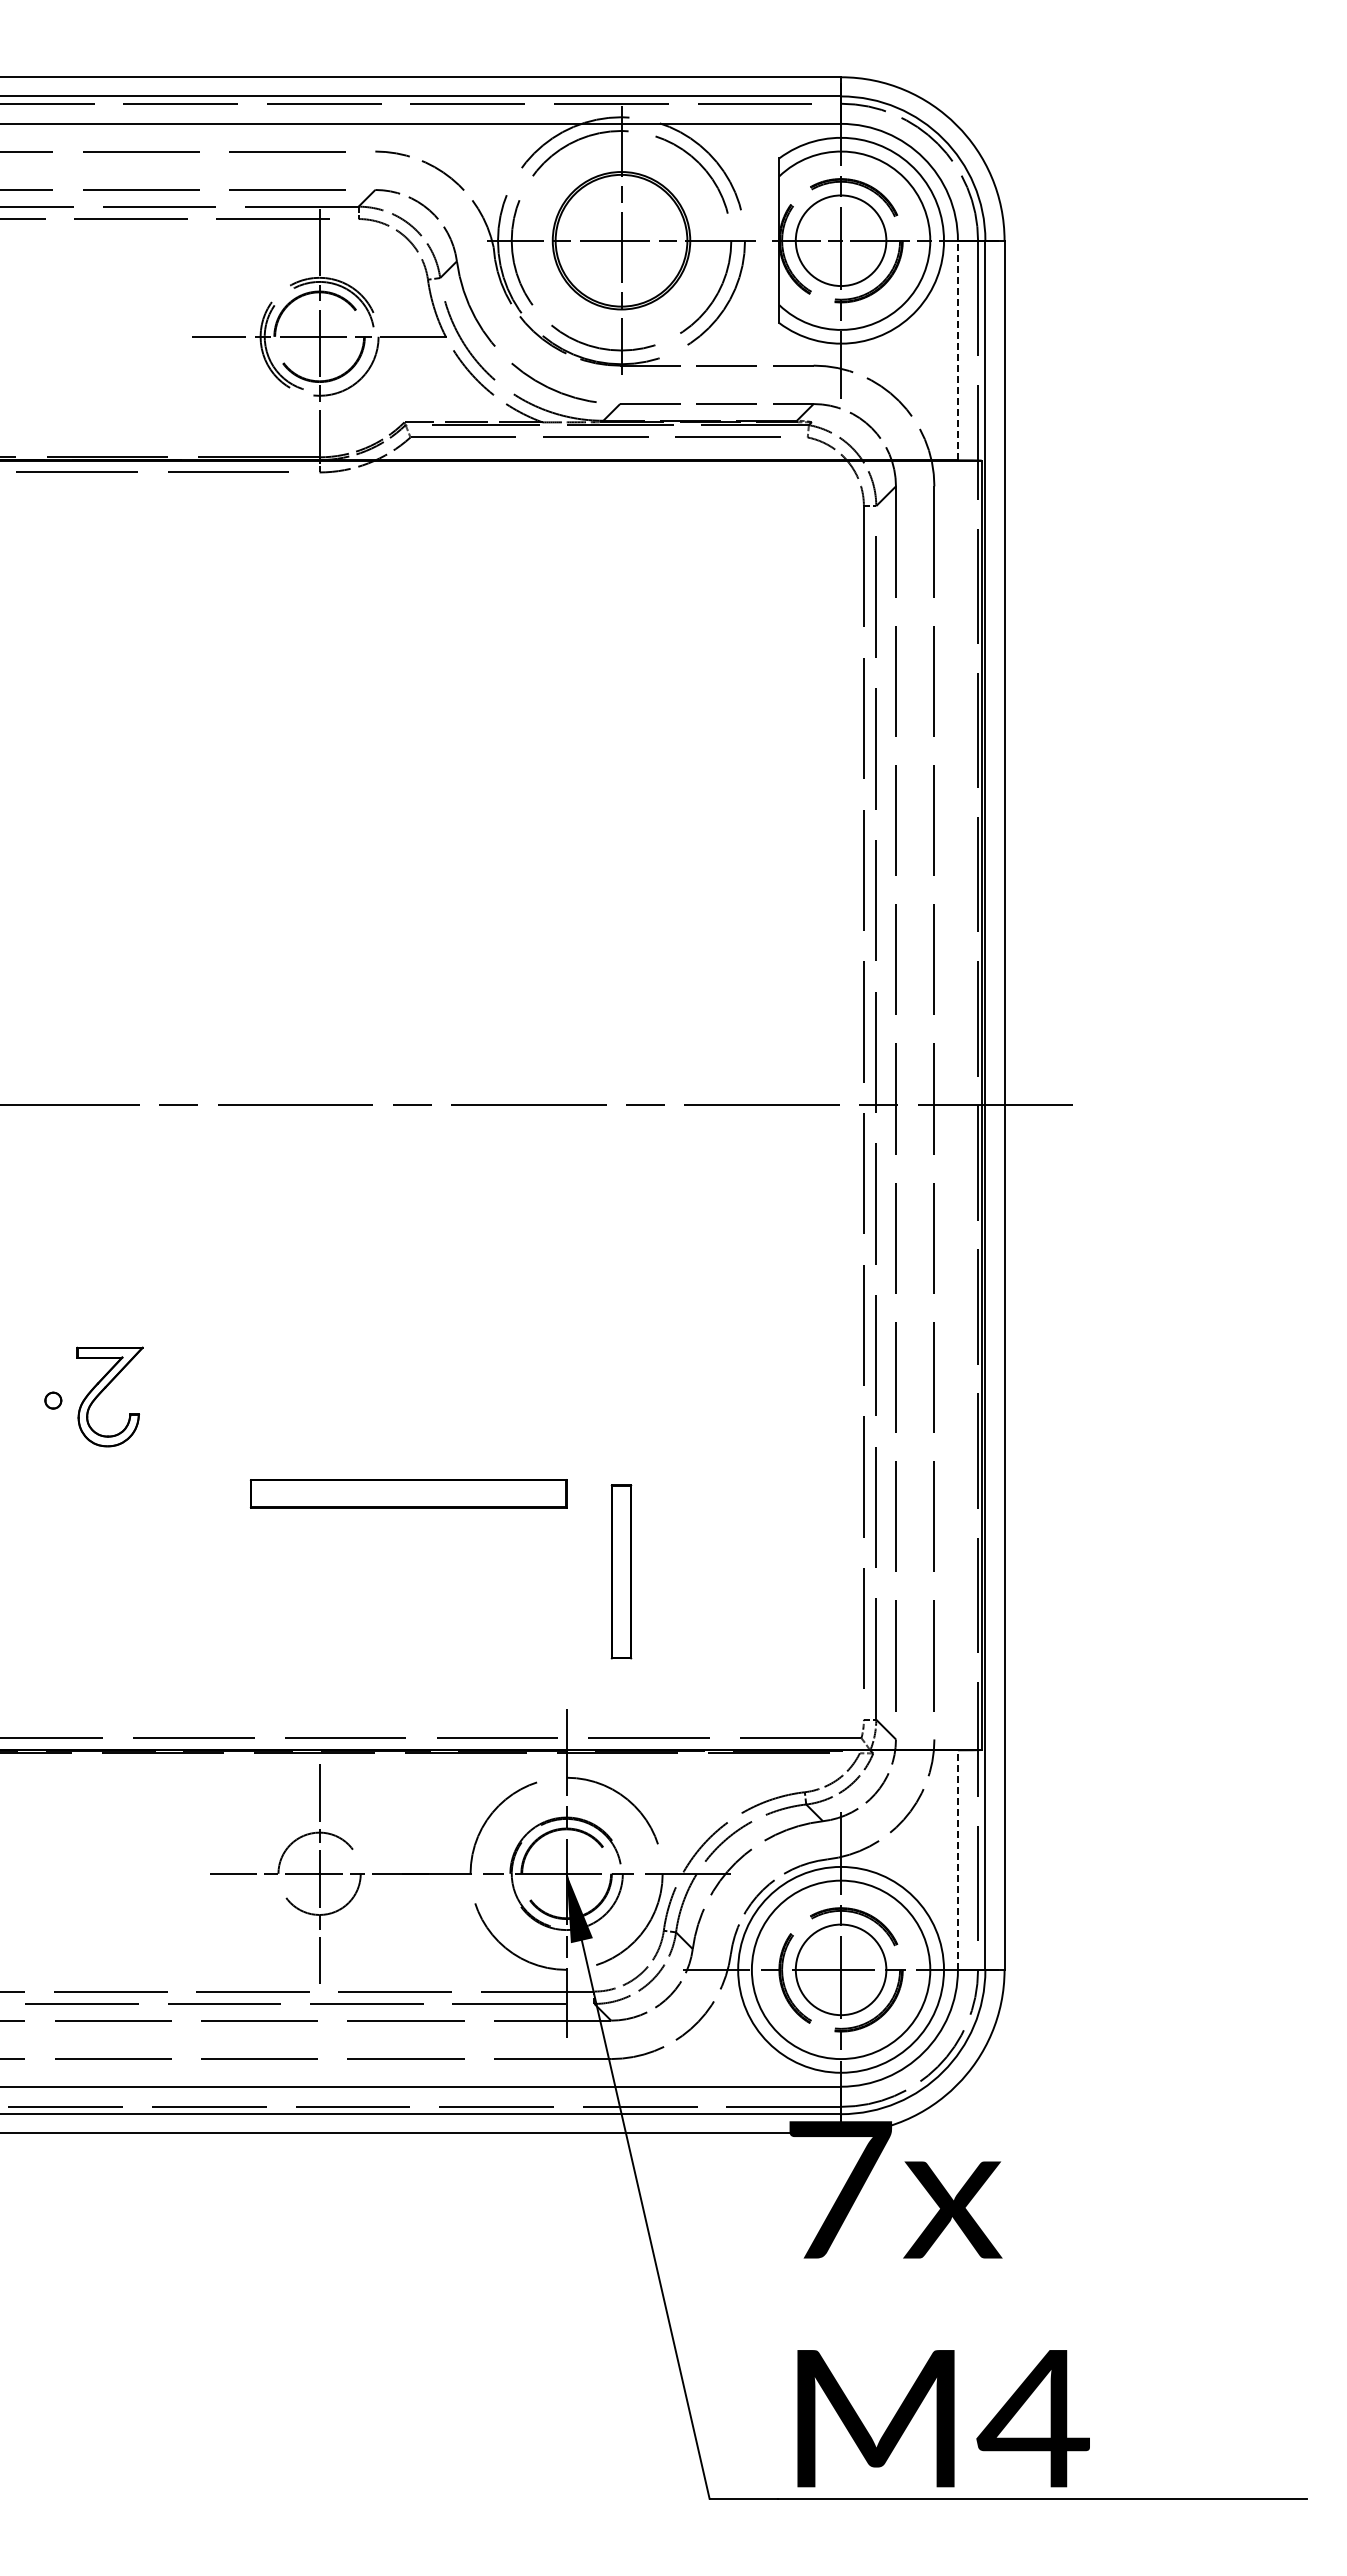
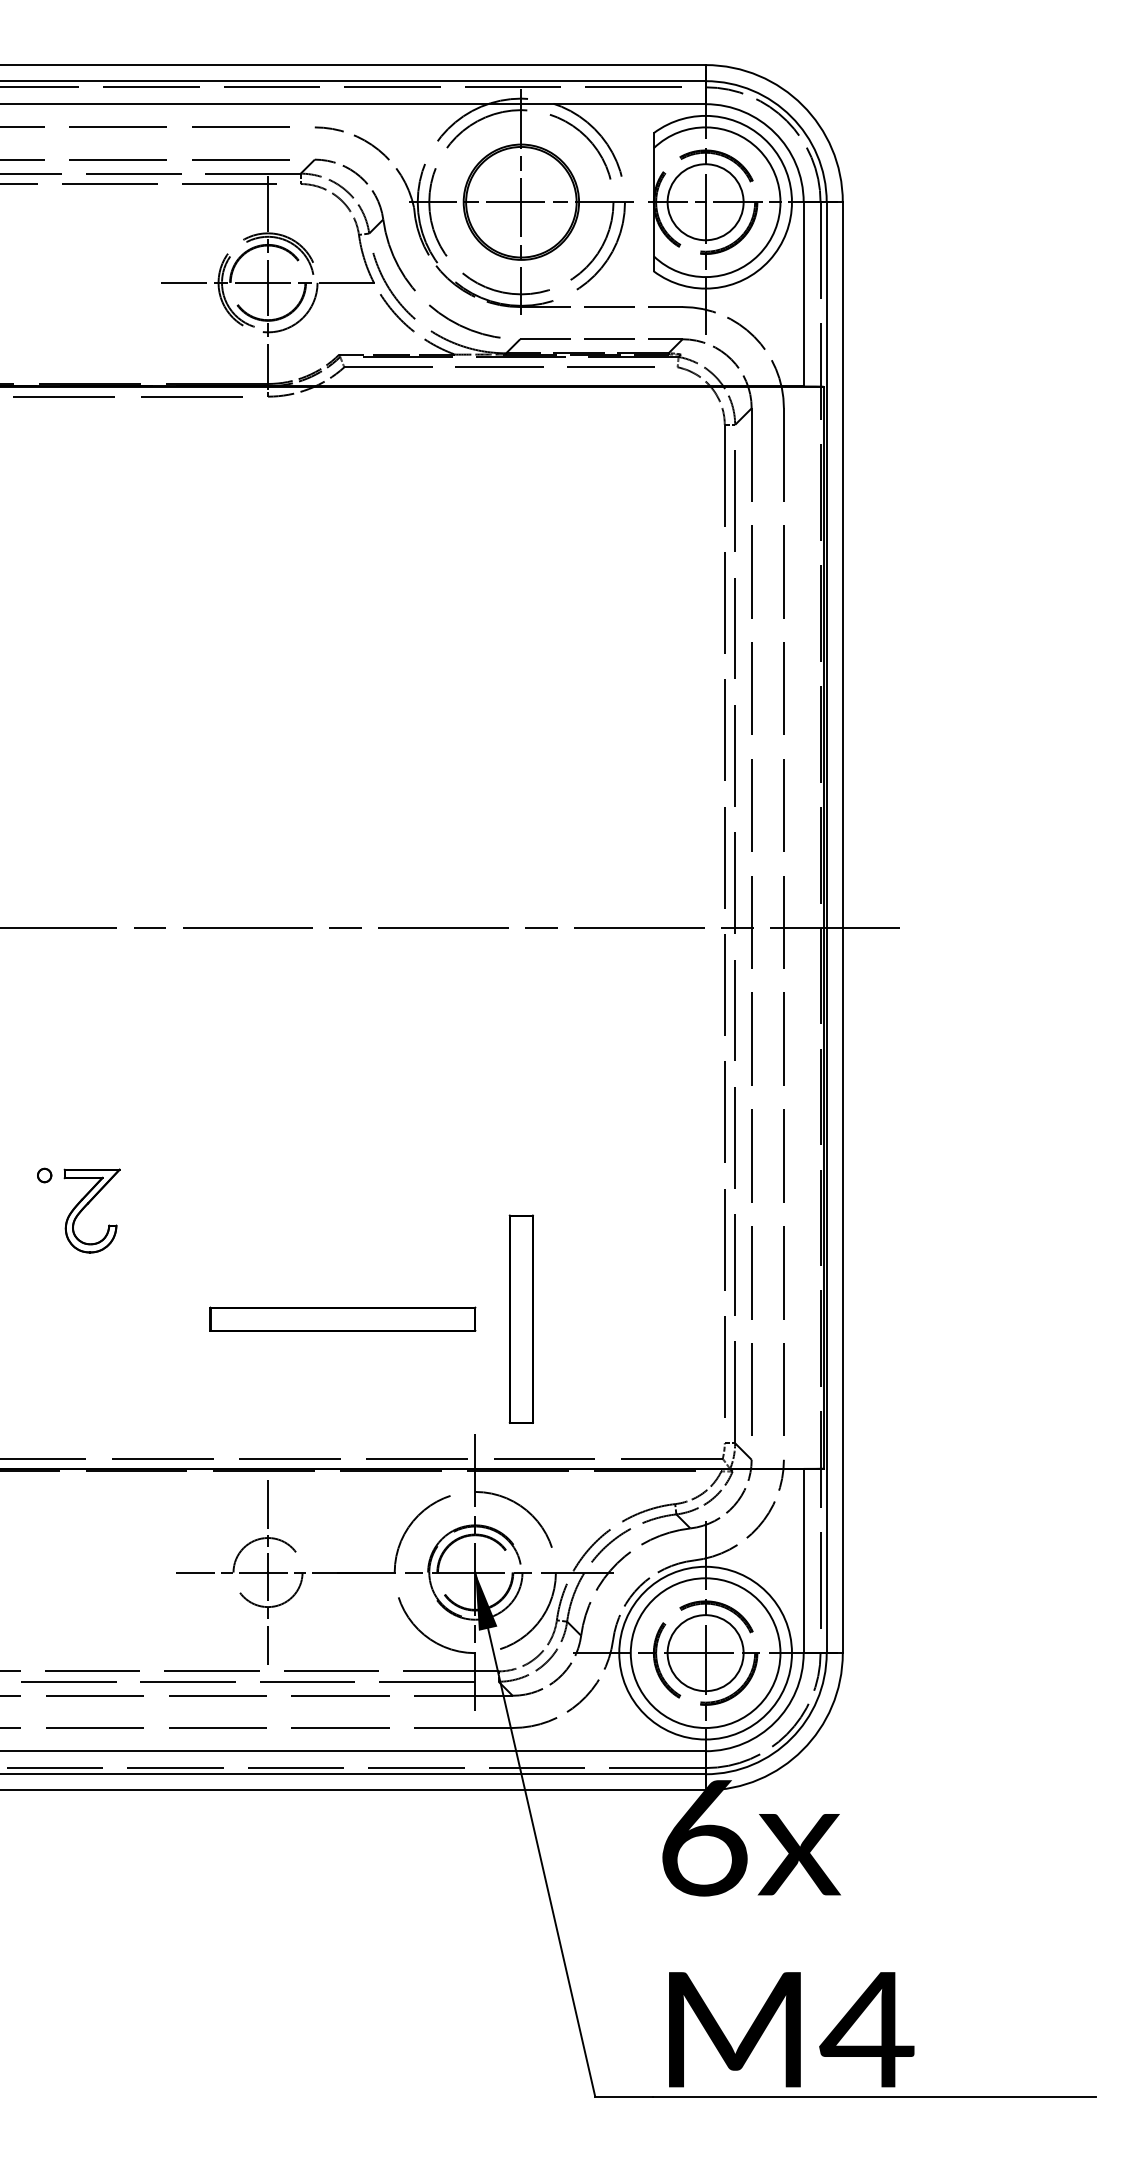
line: (957, 350) -> (803, 294), dashed -> solid
part: (104, 1390) -> (87, 1205), moved
part: (408, 1493) -> (342, 1318), moved
part: (621, 1571) -> (521, 1318), size x1.43
line: (957, 1860) -> (803, 1561), dashed -> solid
text: (840, 2190) -> (705, 1838), 7x -> 6x

